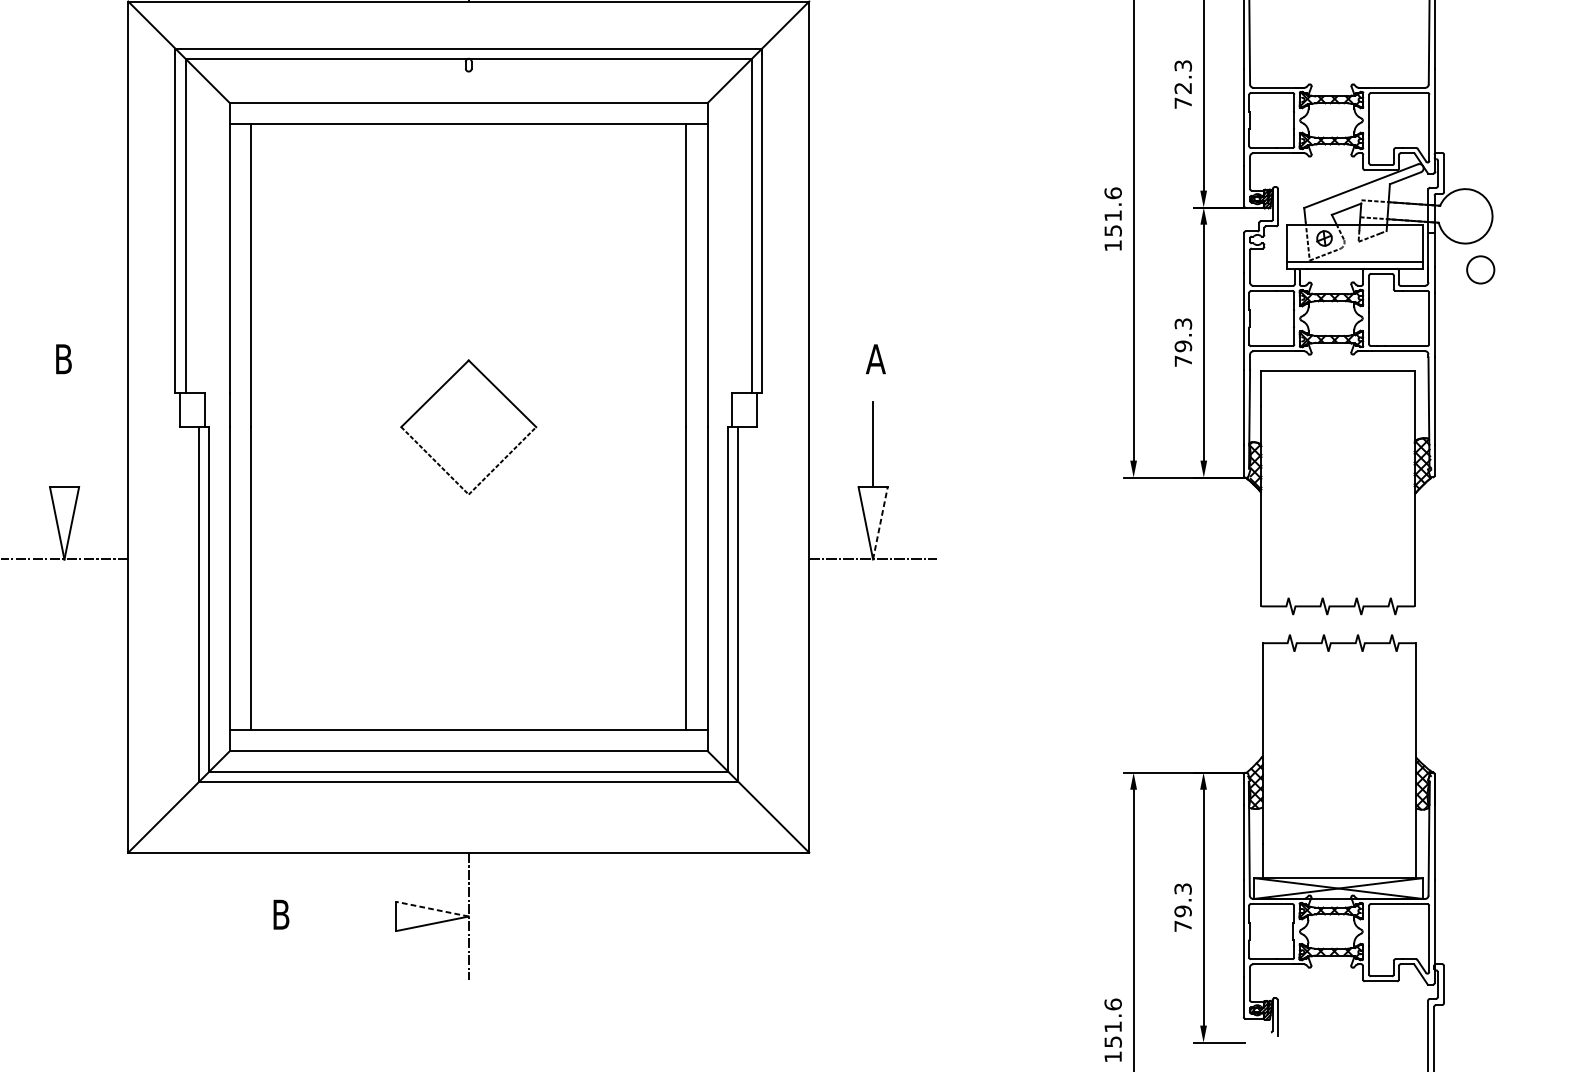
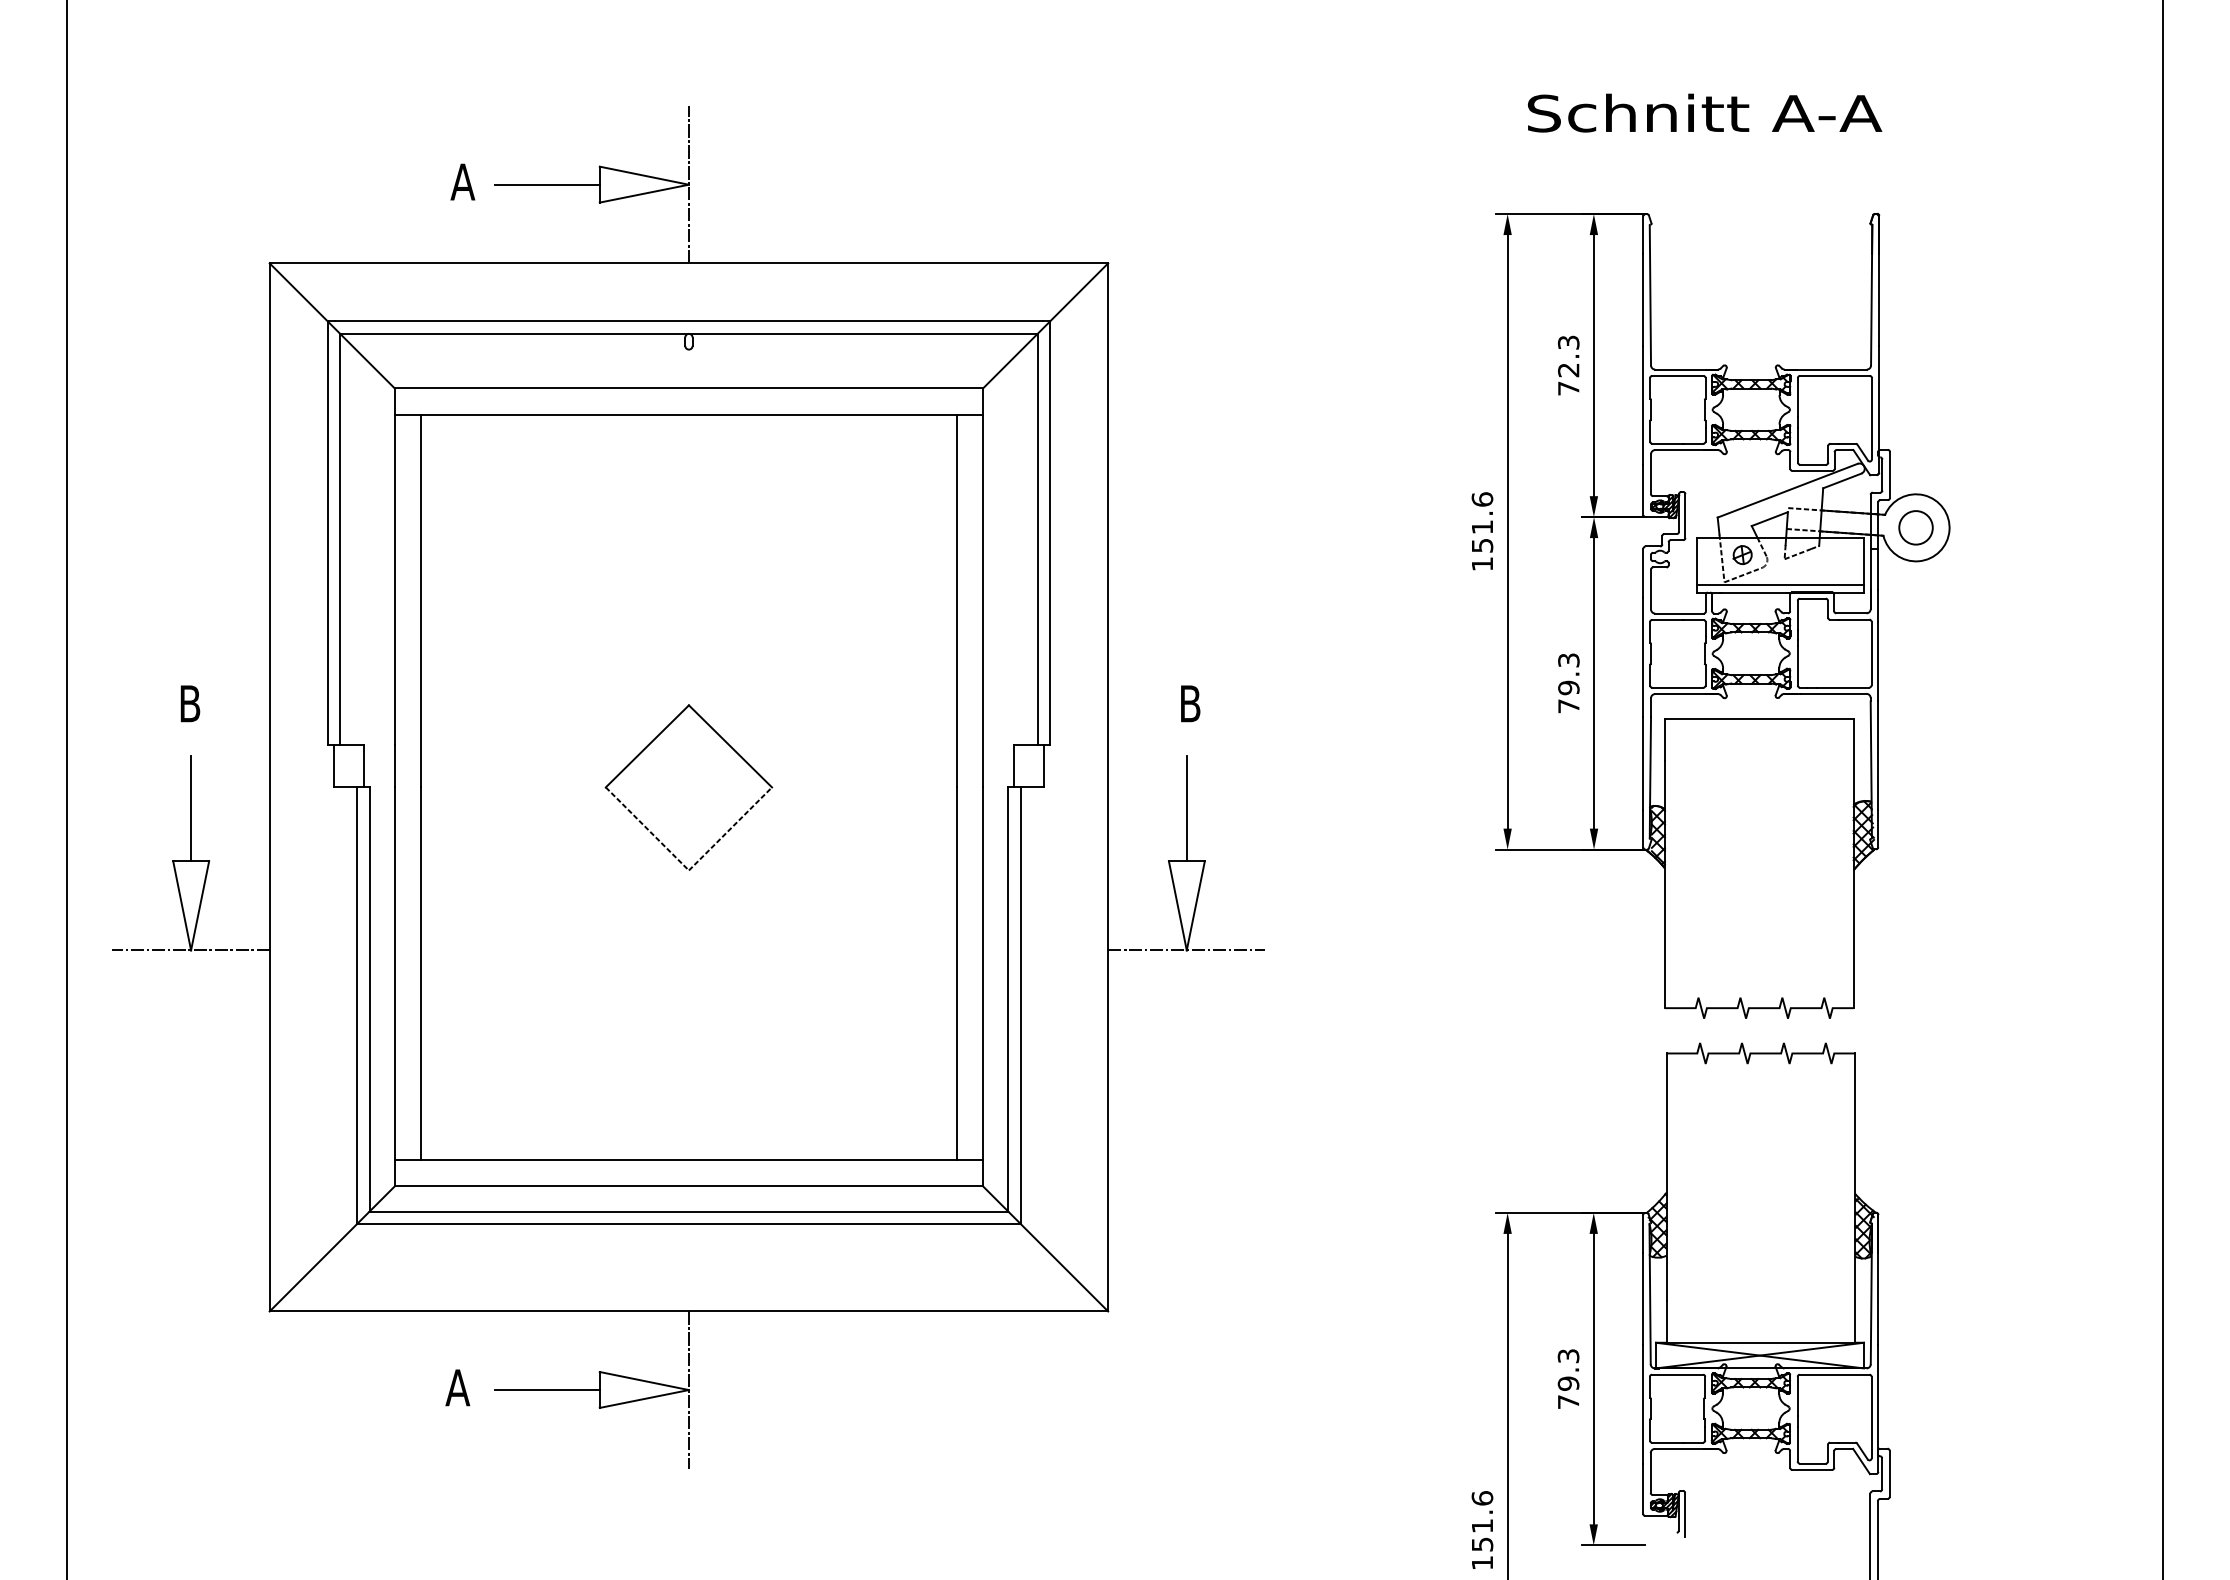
circle: (1480, 269) -> (1915, 527), moved
text: (875, 358) -> (1189, 703), A -> B
line: (64, 444) -> (191, 808), added
line: (880, 523) -> (1195, 905), dashed -> solid
line: (431, 908) -> (643, 1380), dashed -> solid
text: (280, 914) -> (457, 1387), B -> A
line: (353, 916) -> (546, 1389), added

